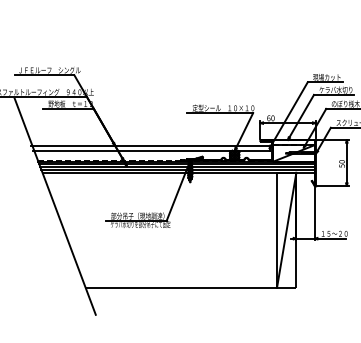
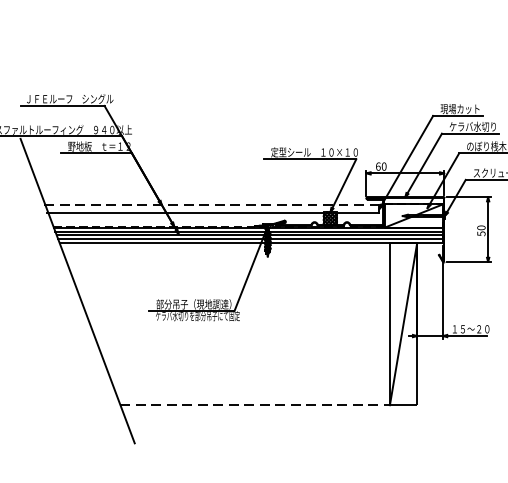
line: (149, 145) -> (210, 204), solid -> dashed
line: (181, 287) -> (255, 404), solid -> dashed

